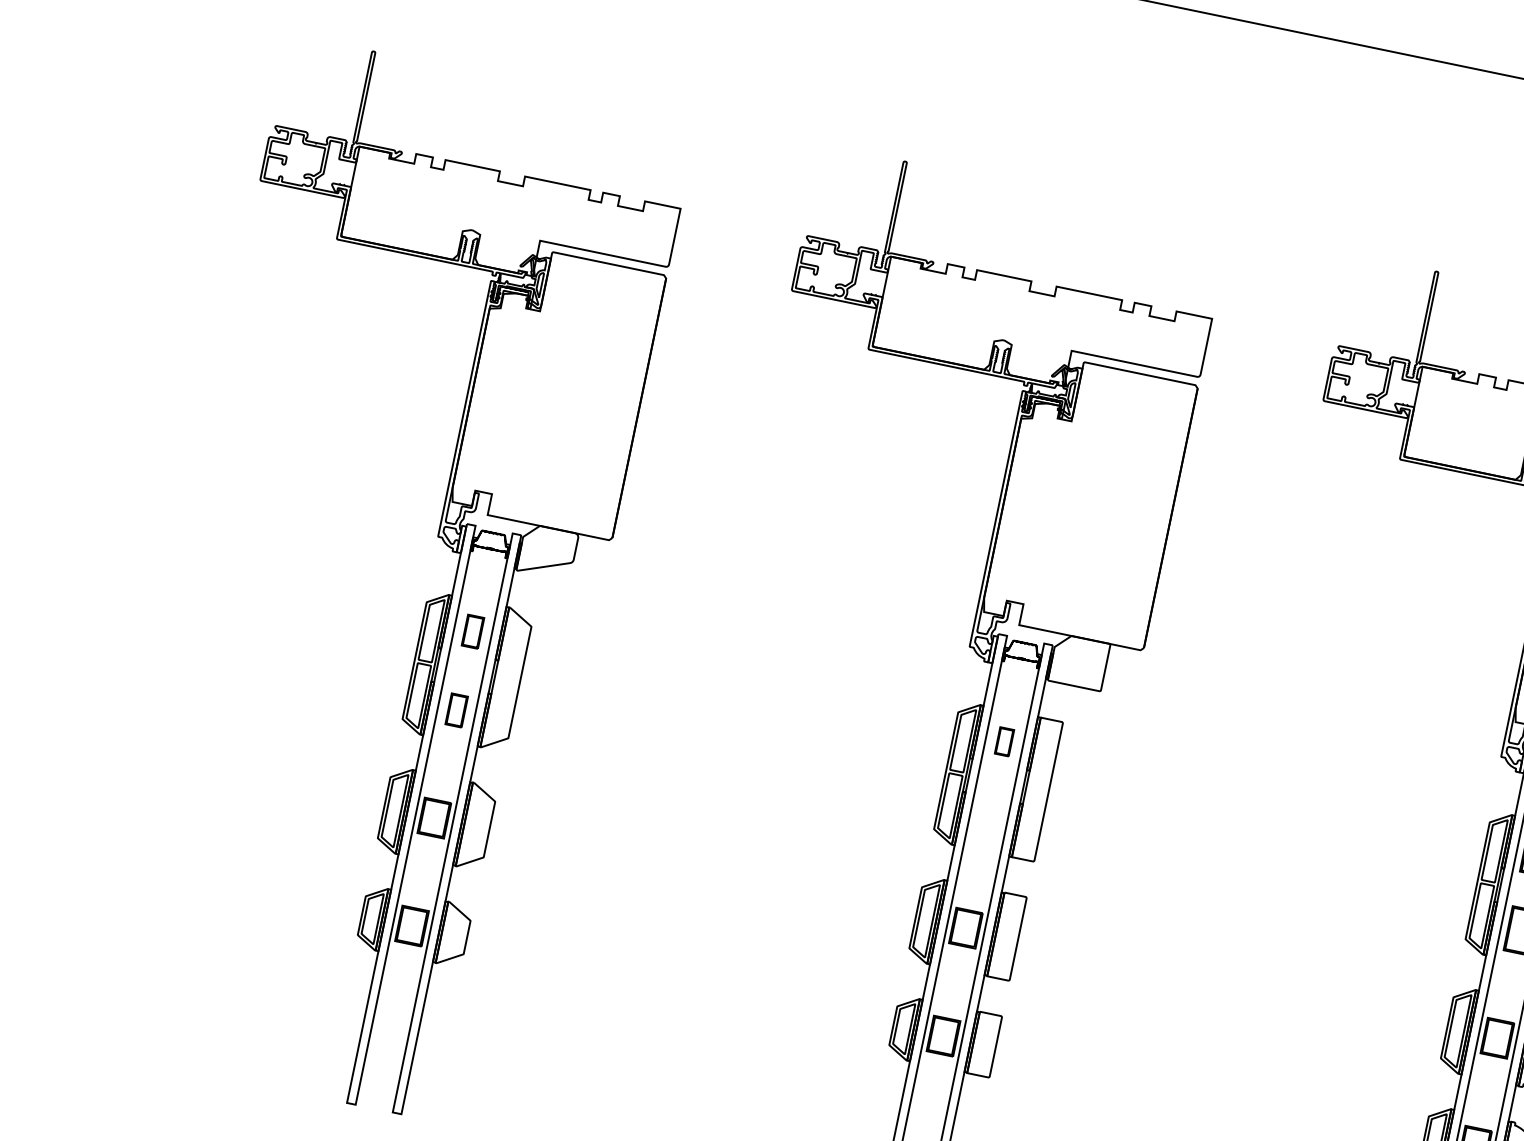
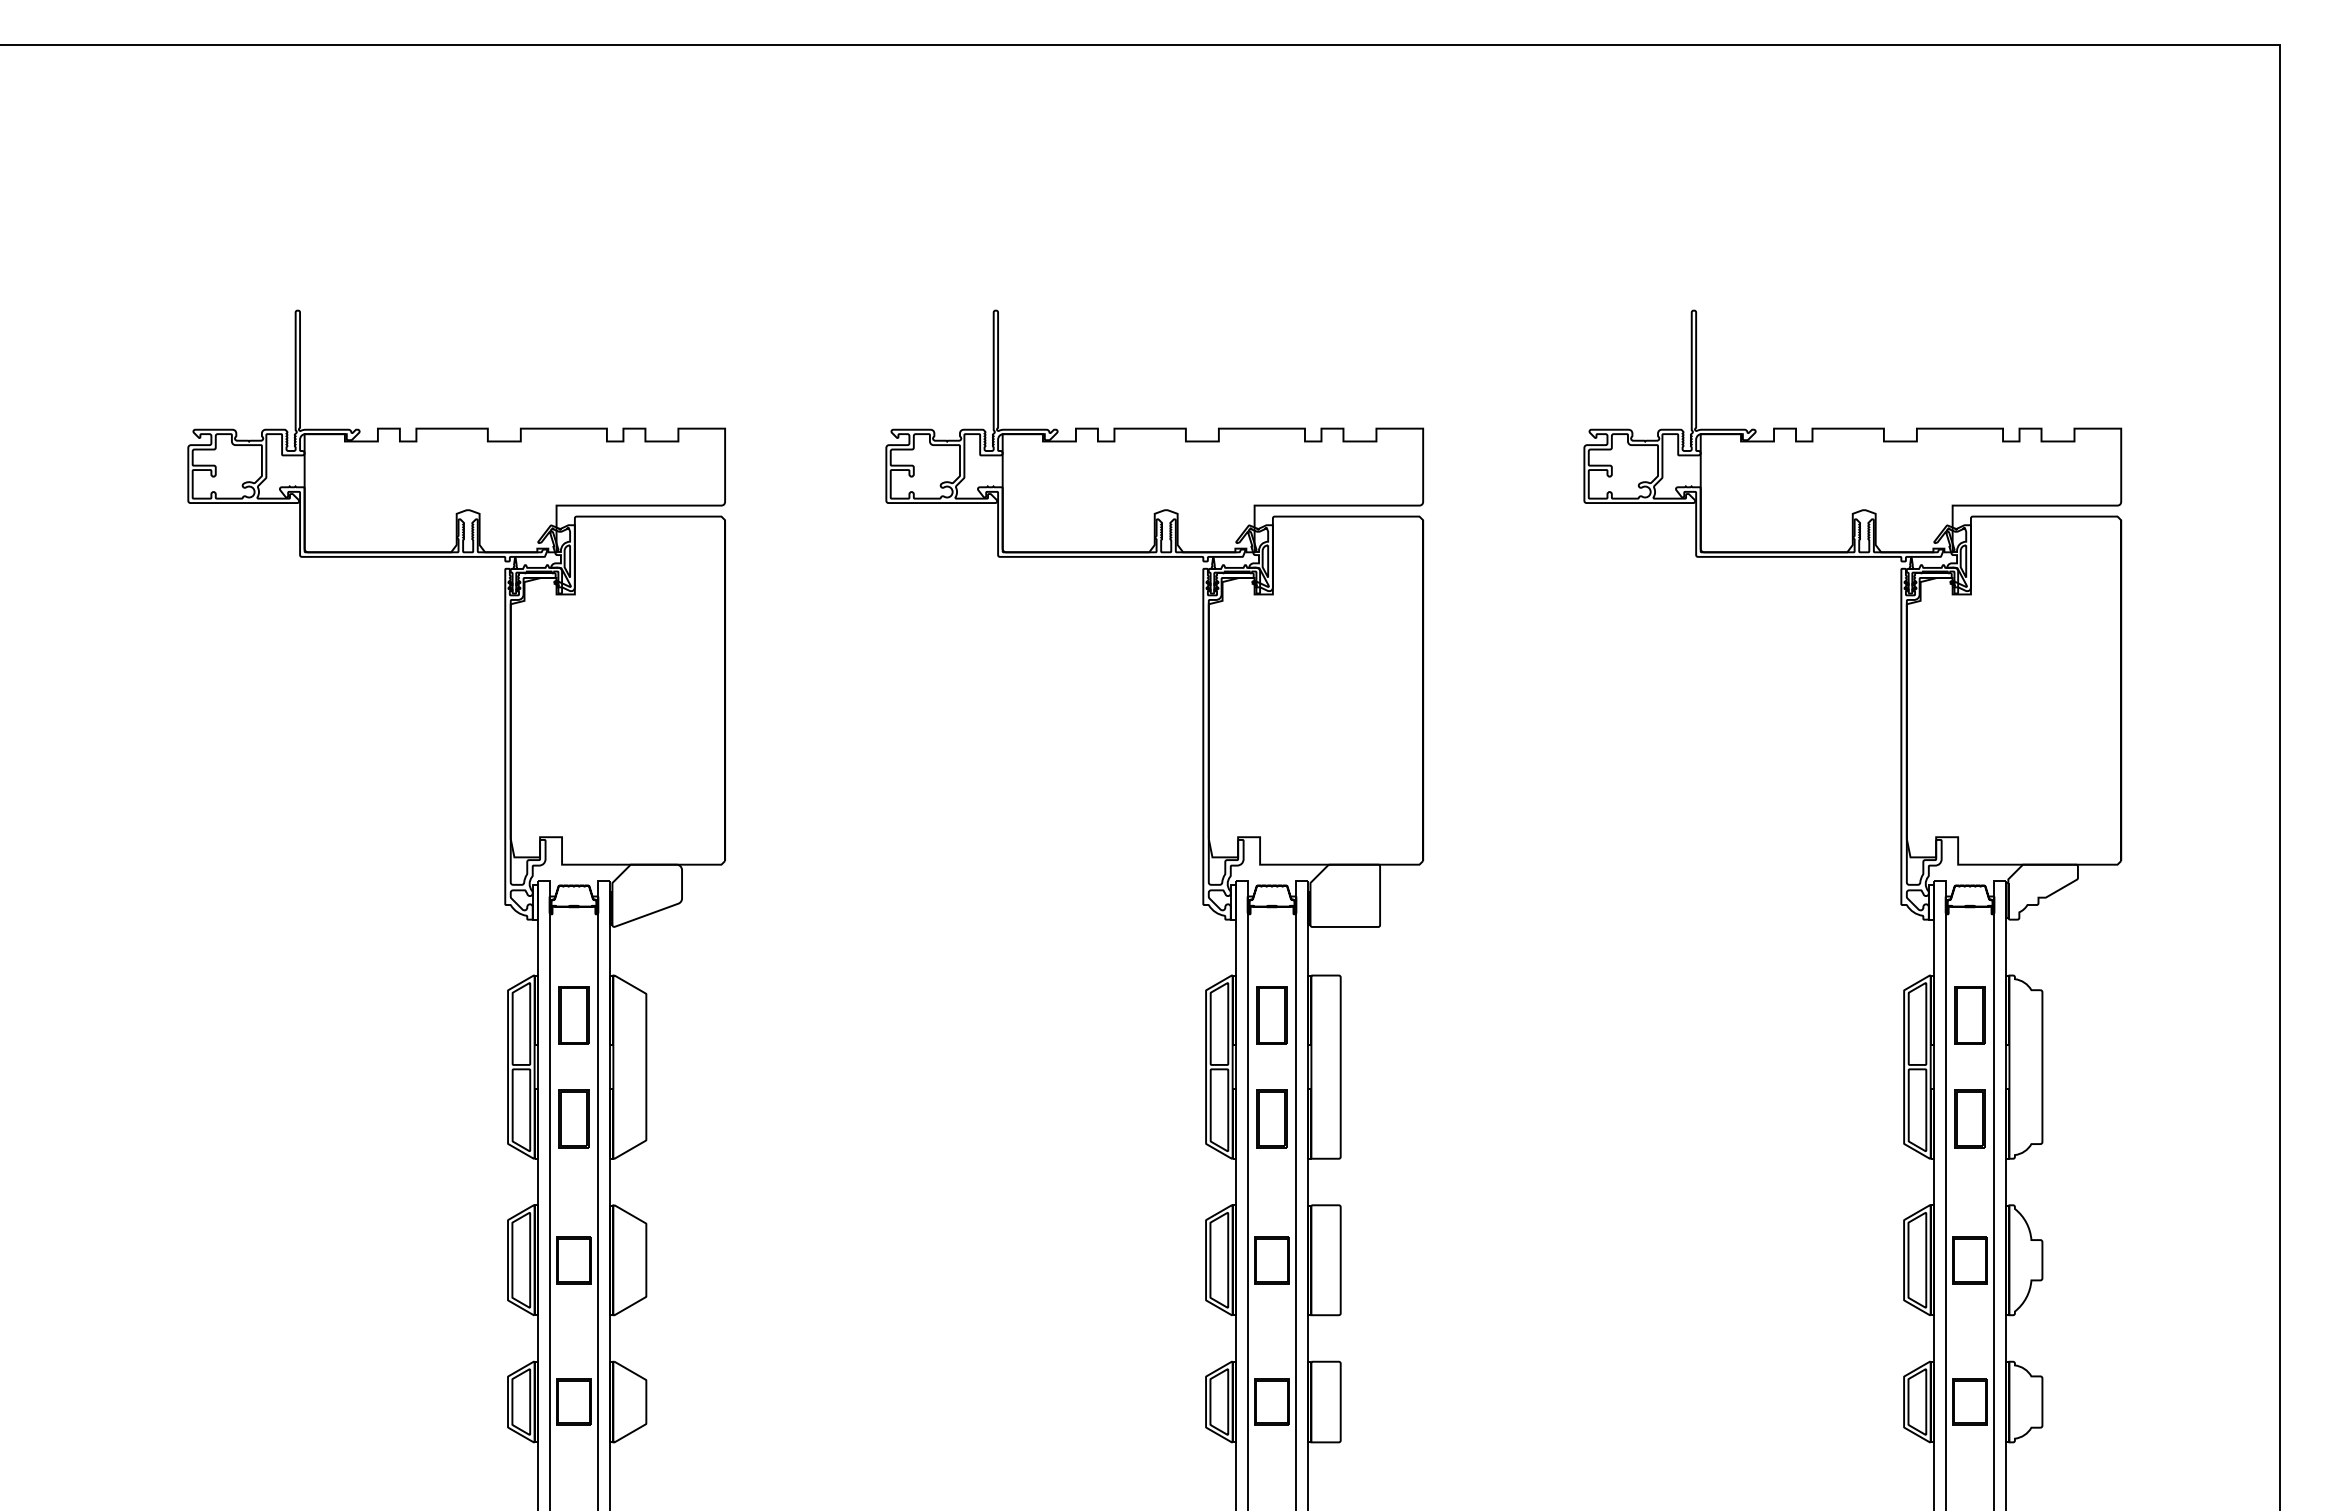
part: (472, 631) -> (573, 1015), size x1.43
part: (456, 710) -> (573, 1118), size x1.43
part: (1004, 741) -> (1271, 1015), size x1.67
part: (987, 820) -> (1271, 1118), added

